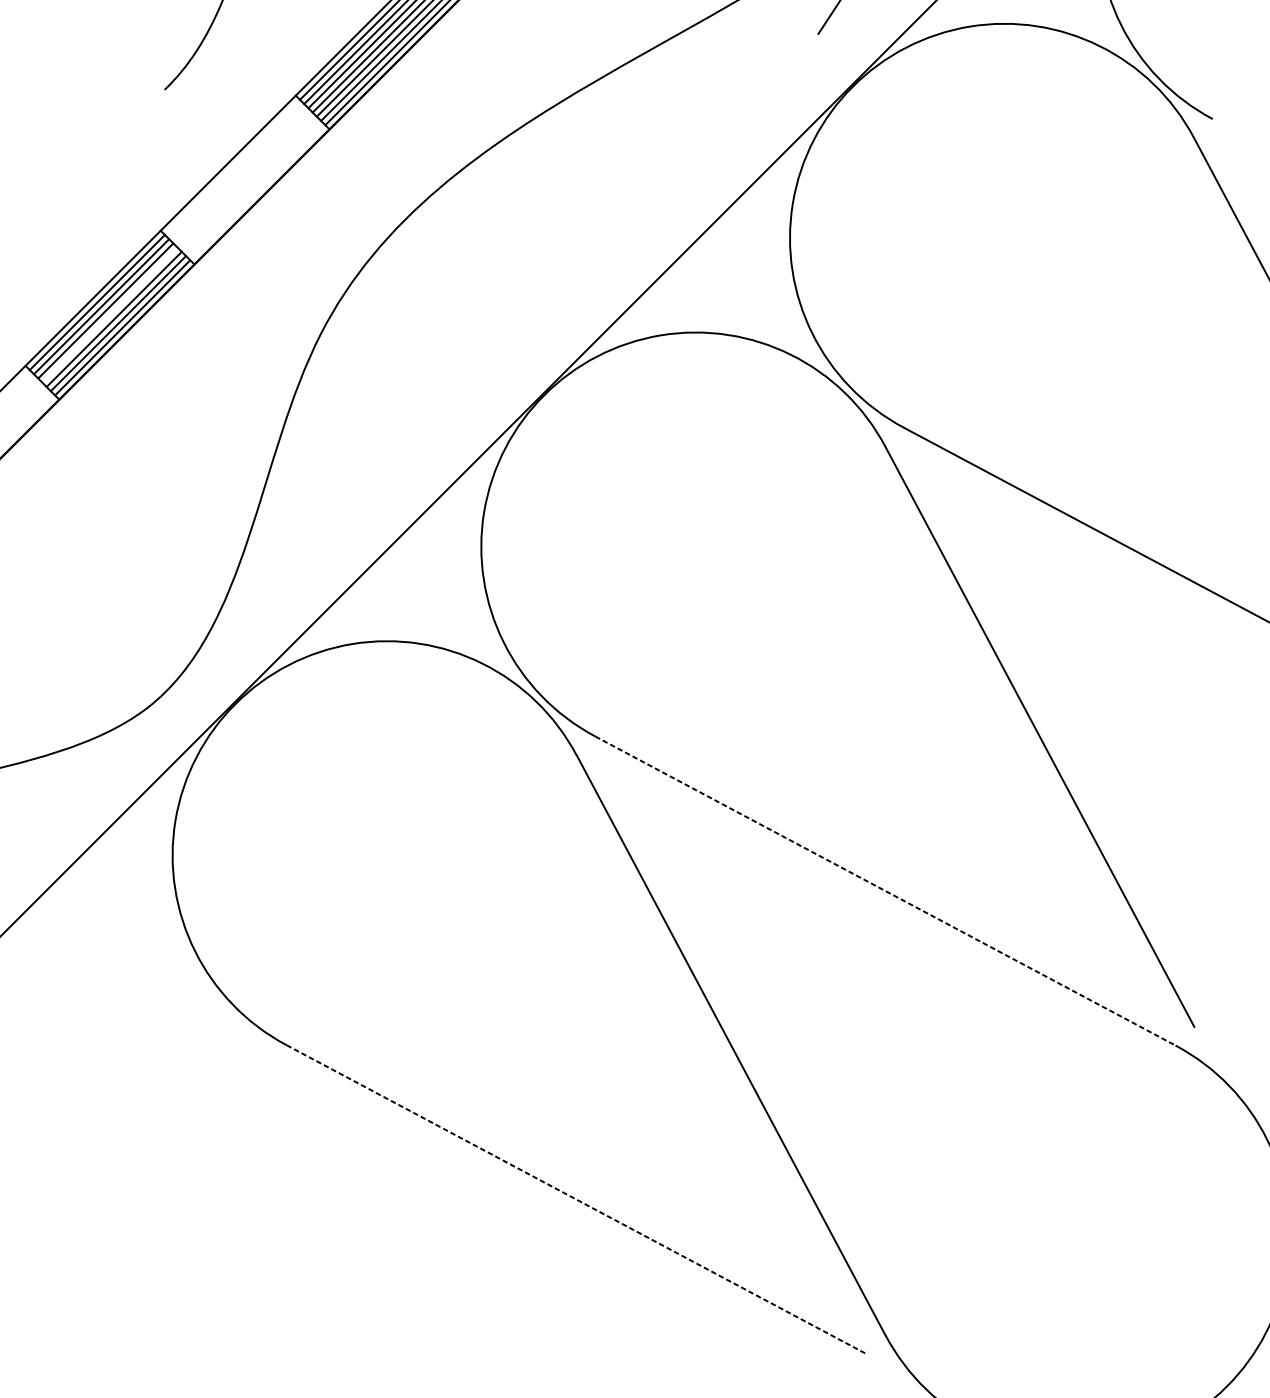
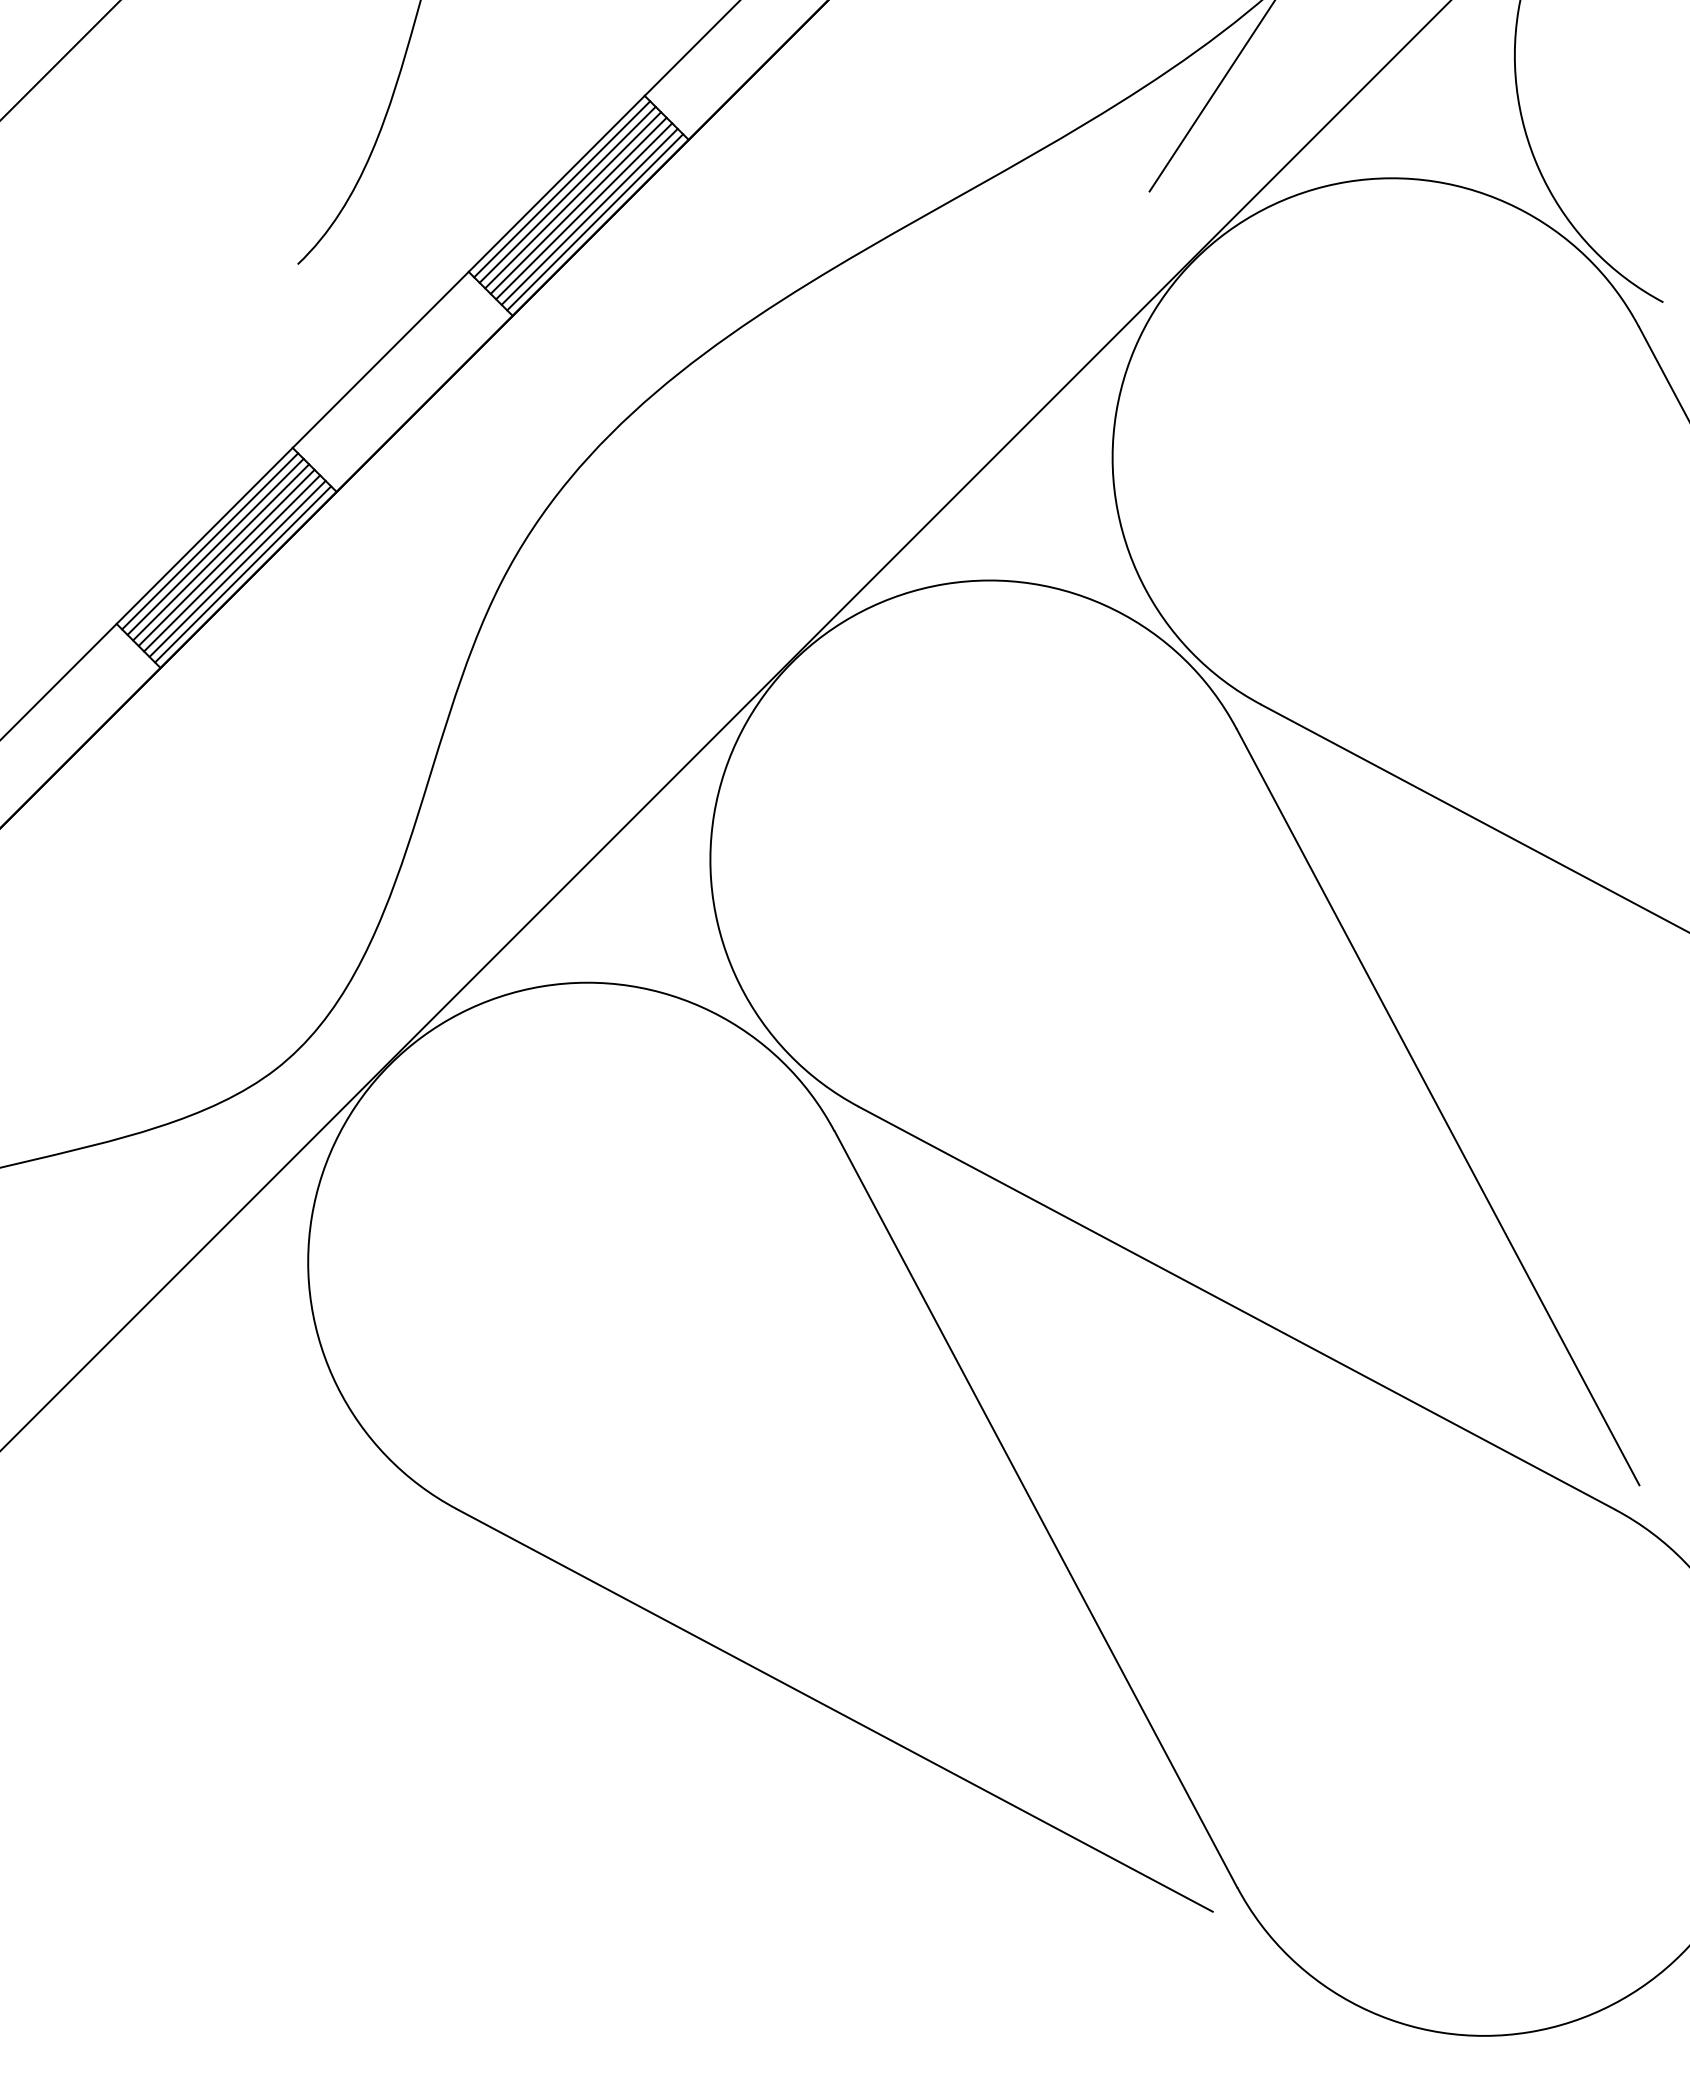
line: (109, 314) -> (226, 557), added
line: (885, 891) -> (1237, 1308), dashed -> solid
line: (577, 1199) -> (835, 1710), dashed -> solid

